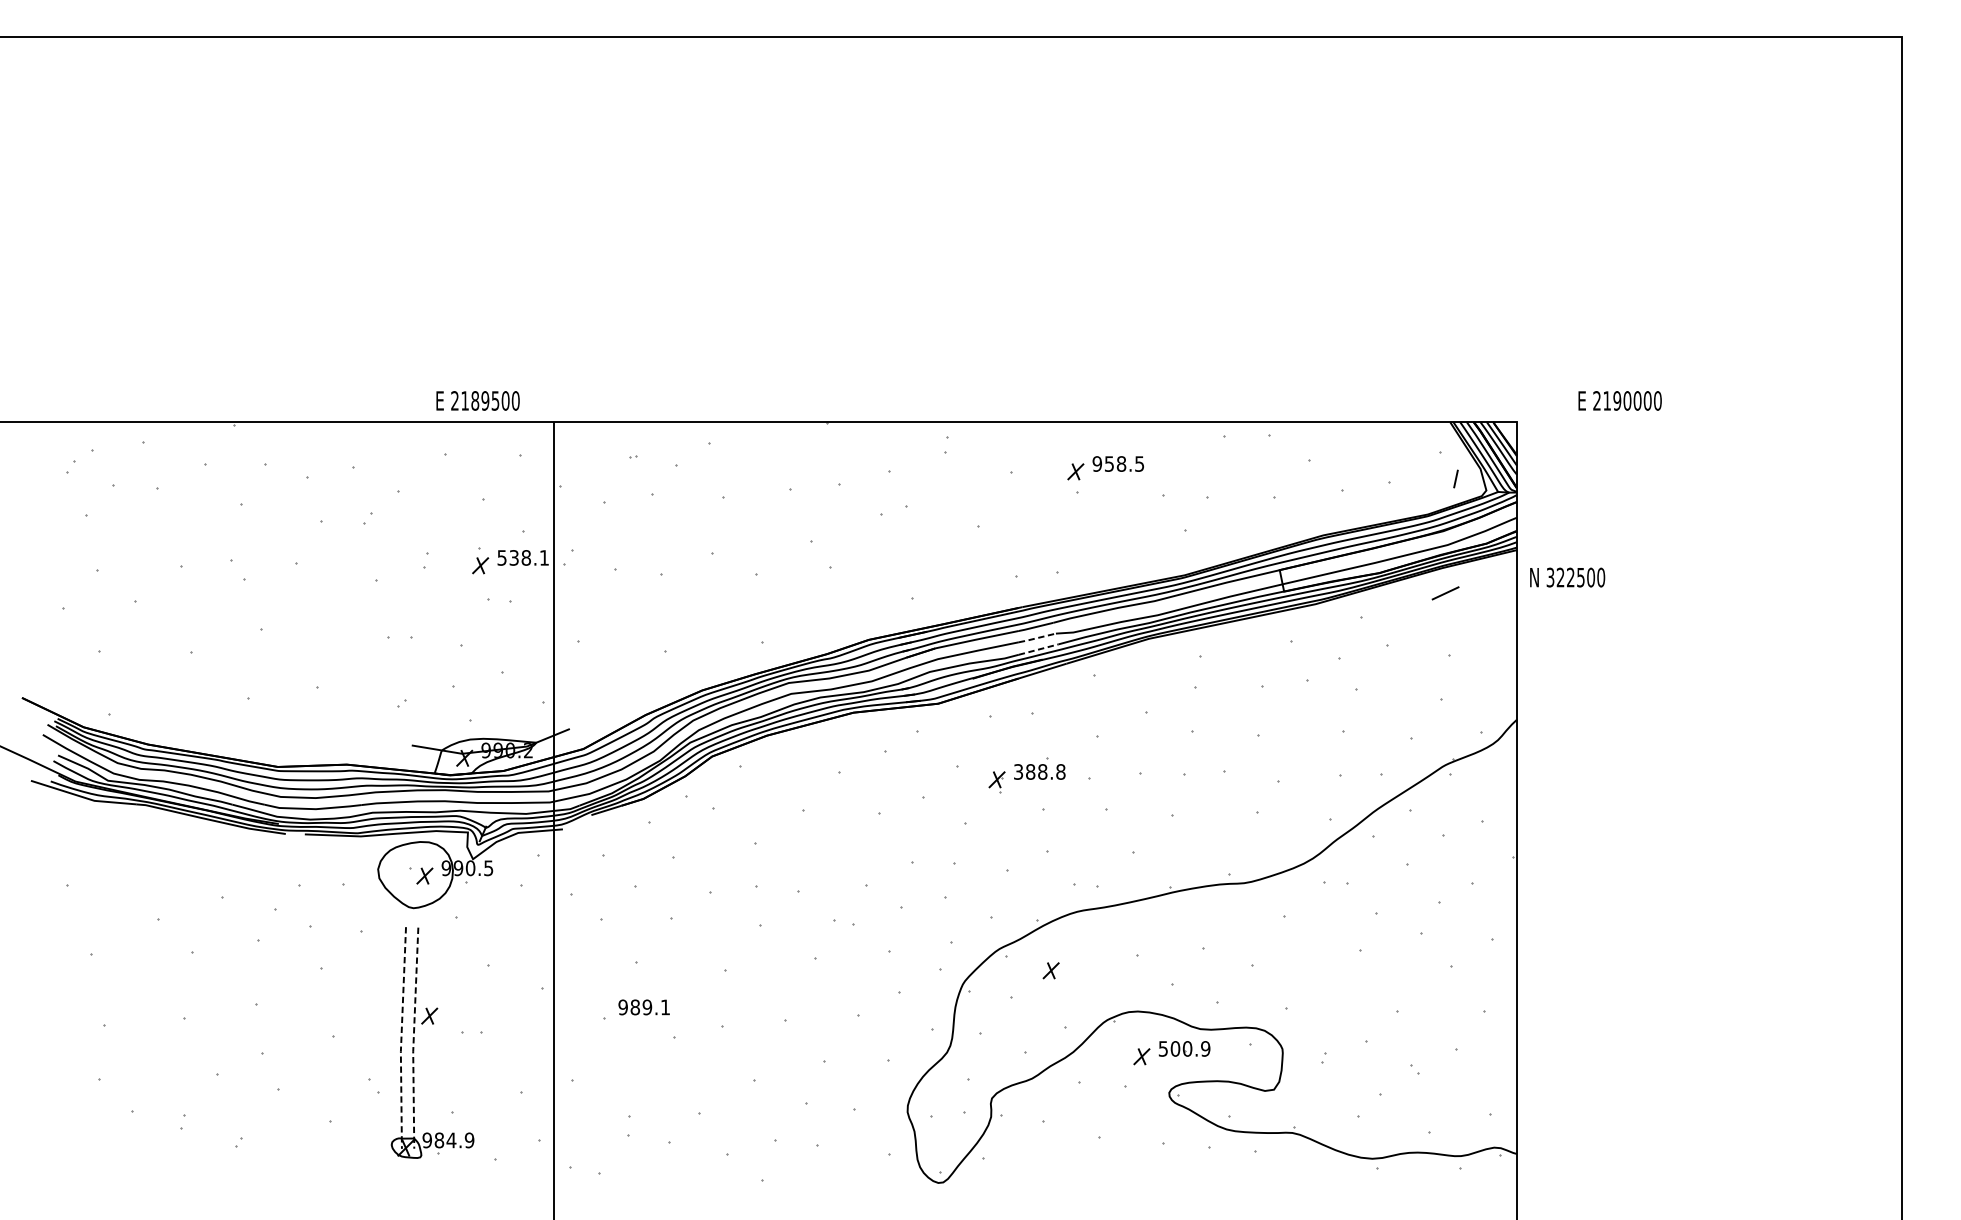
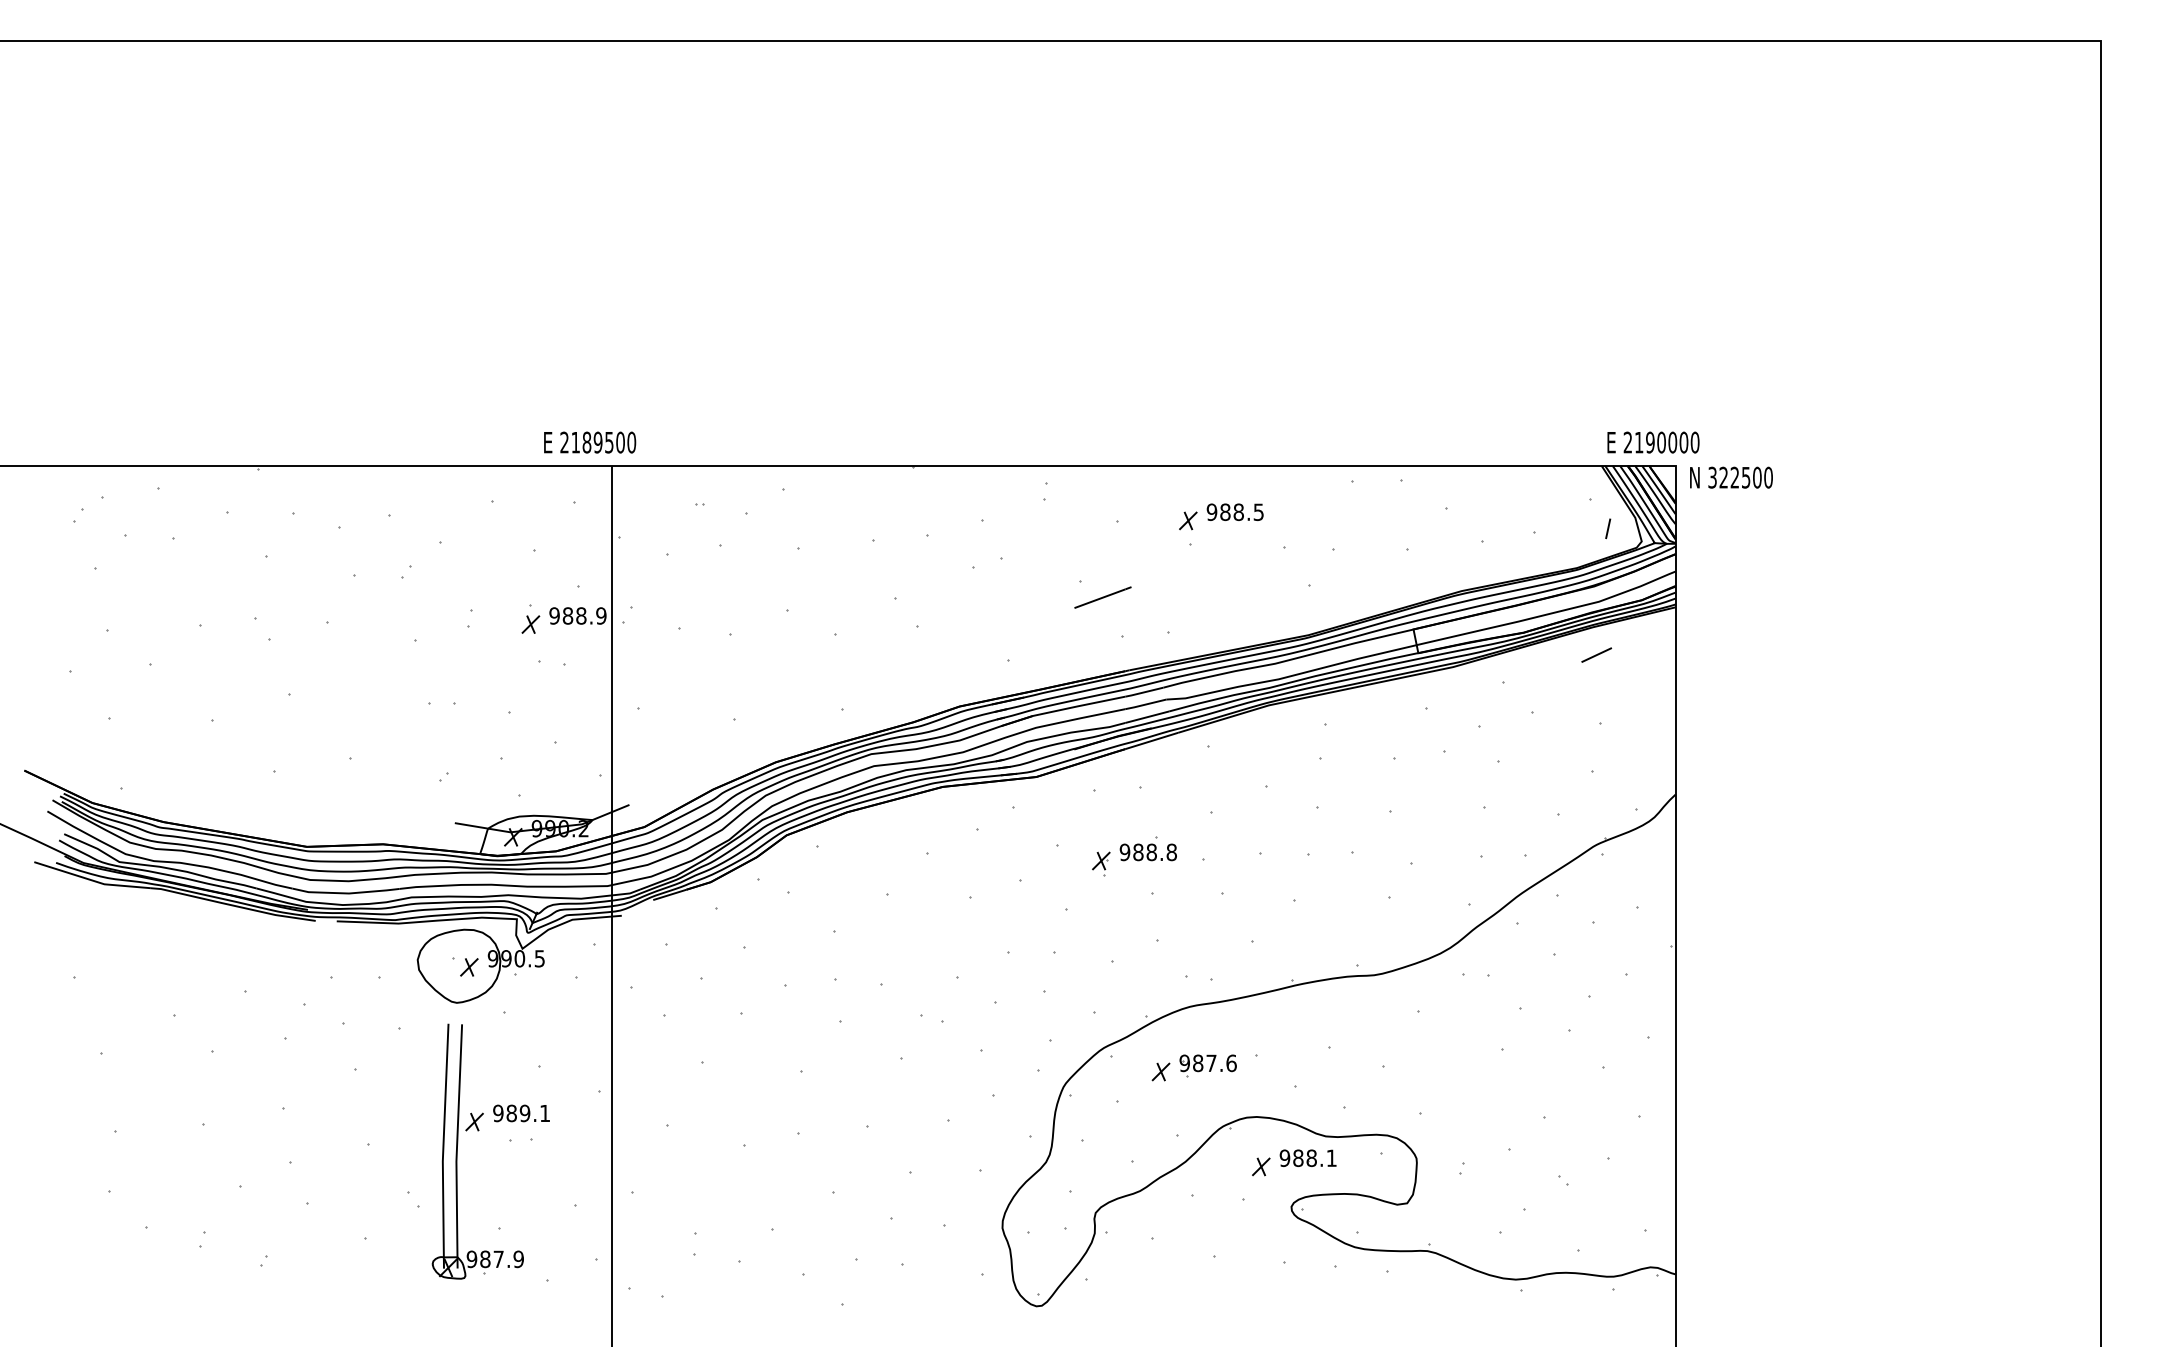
text: (478, 400) -> (590, 442), moved
text: (1620, 400) -> (1653, 442), moved
text: (1109, 463) -> (1225, 511), 958.5 -> 988.5
line: (998, 541) -> (1102, 597), added
text: (522, 557) -> (577, 615), 538.1 -> 988.9
text: (1567, 577) -> (1731, 477), moved
line: (1037, 638) -> (1145, 704), dashed -> solid
line: (1038, 649) -> (1147, 717), dashed -> solid
text: (1018, 771) -> (1124, 851), 388.8 -> 988.8
part: (1093, 964) -> (1207, 1065), added
text: (644, 1007) -> (521, 1113), moved
line: (414, 1038) -> (457, 1146), dashed -> solid
line: (401, 1039) -> (443, 1147), dashed -> solid
text: (1183, 1049) -> (1307, 1158), 500.9 -> 988.1
text: (451, 1139) -> (498, 1258), 984.9 -> 987.9

